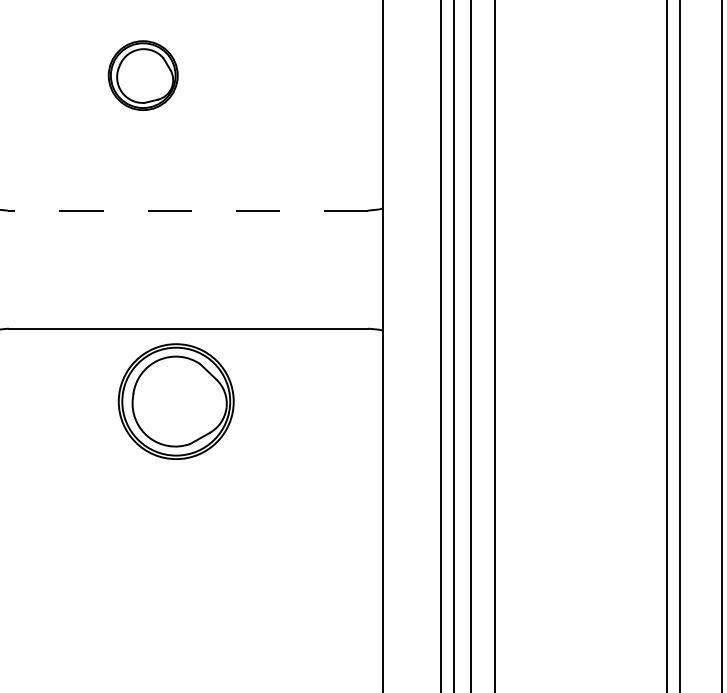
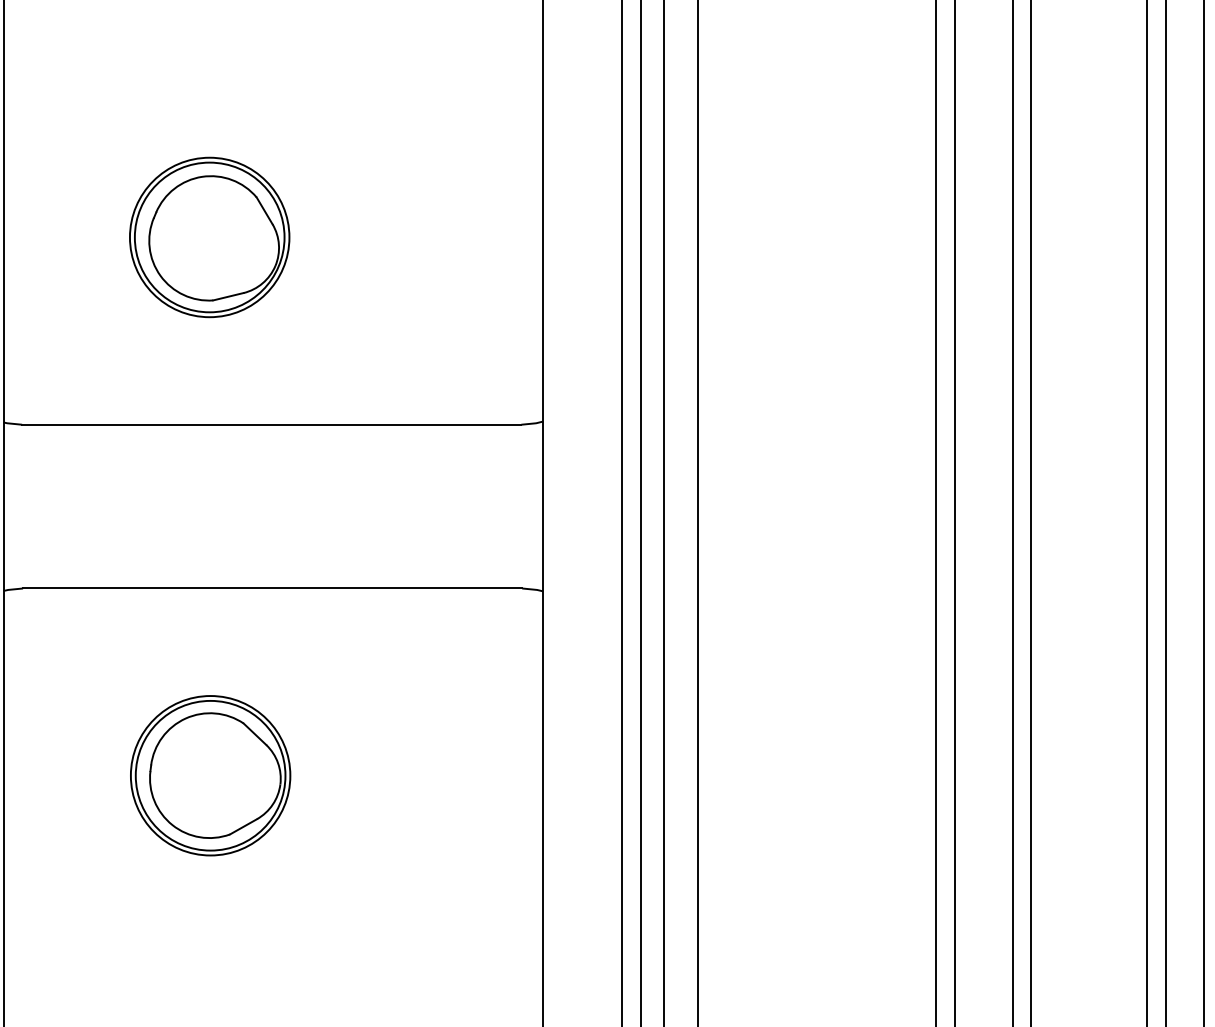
part: (143, 75) -> (209, 237), size x1.67
line: (187, 210) -> (271, 424), dashed -> solid
part: (176, 401) -> (210, 775), moved

